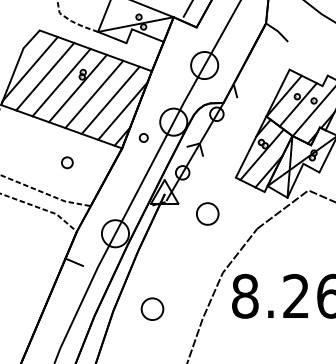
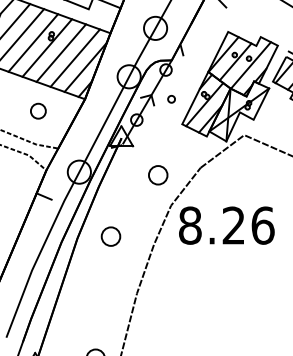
part: (143, 138) -> (171, 99), moved
part: (66, 162) -> (37, 111), size x1.6
part: (208, 214) -> (158, 175), moved

